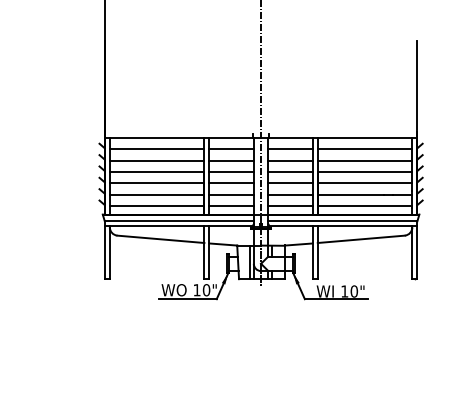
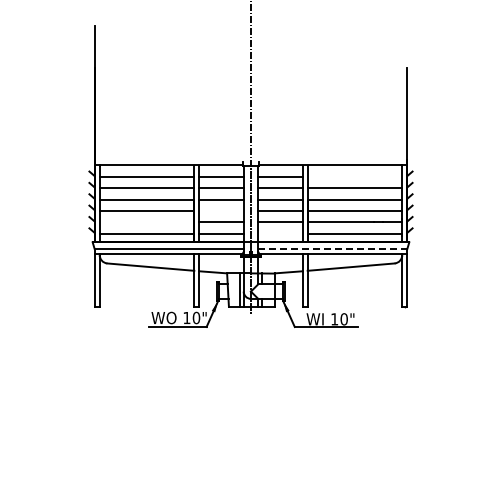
line: (364, 148) -> (354, 176), removed
line: (231, 183) -> (221, 211), removed
line: (156, 194) -> (146, 222), removed
line: (290, 205) -> (280, 233), removed
line: (342, 221) -> (332, 249), solid -> dashed

